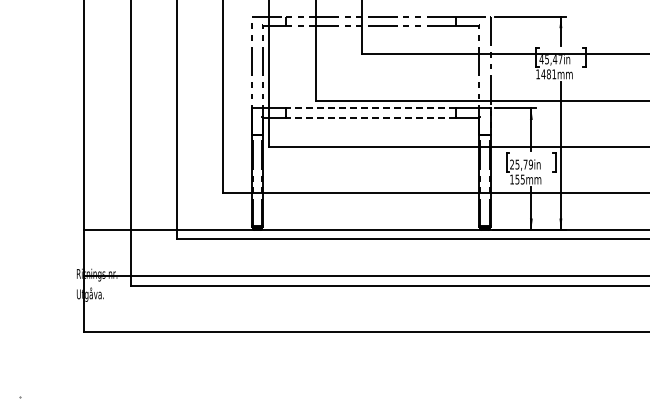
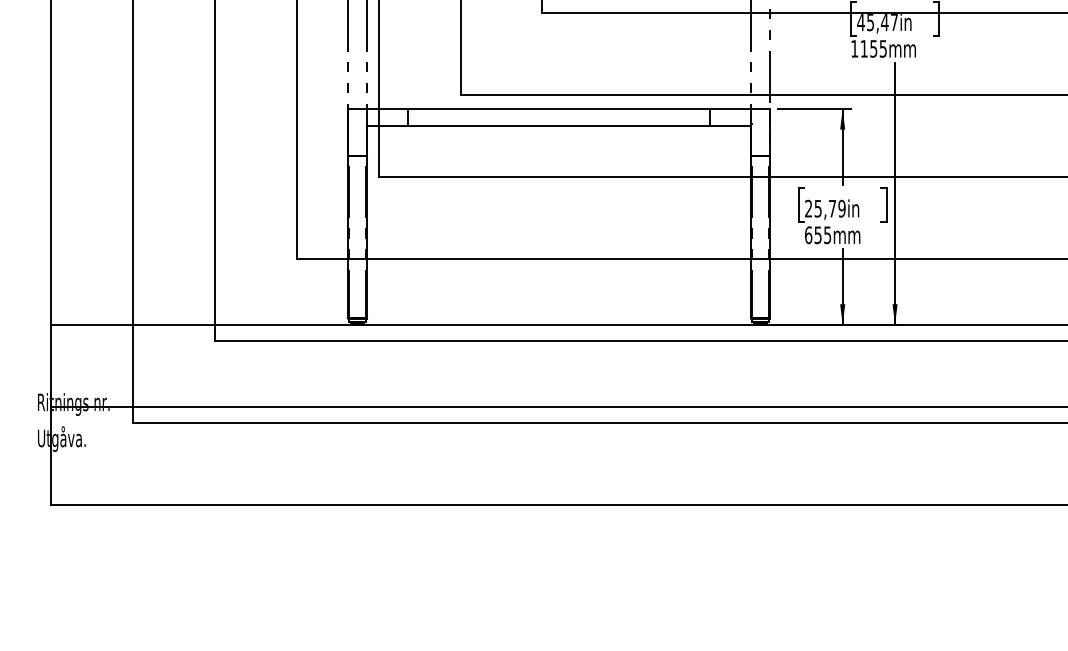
text: (548, 74) -> (873, 49), 1481mm -> 1155mm
line: (370, 108) -> (557, 109), dashed -> solid
line: (370, 117) -> (557, 125), dashed -> solid
text: (512, 179) -> (809, 235), 155mm -> 655mm

